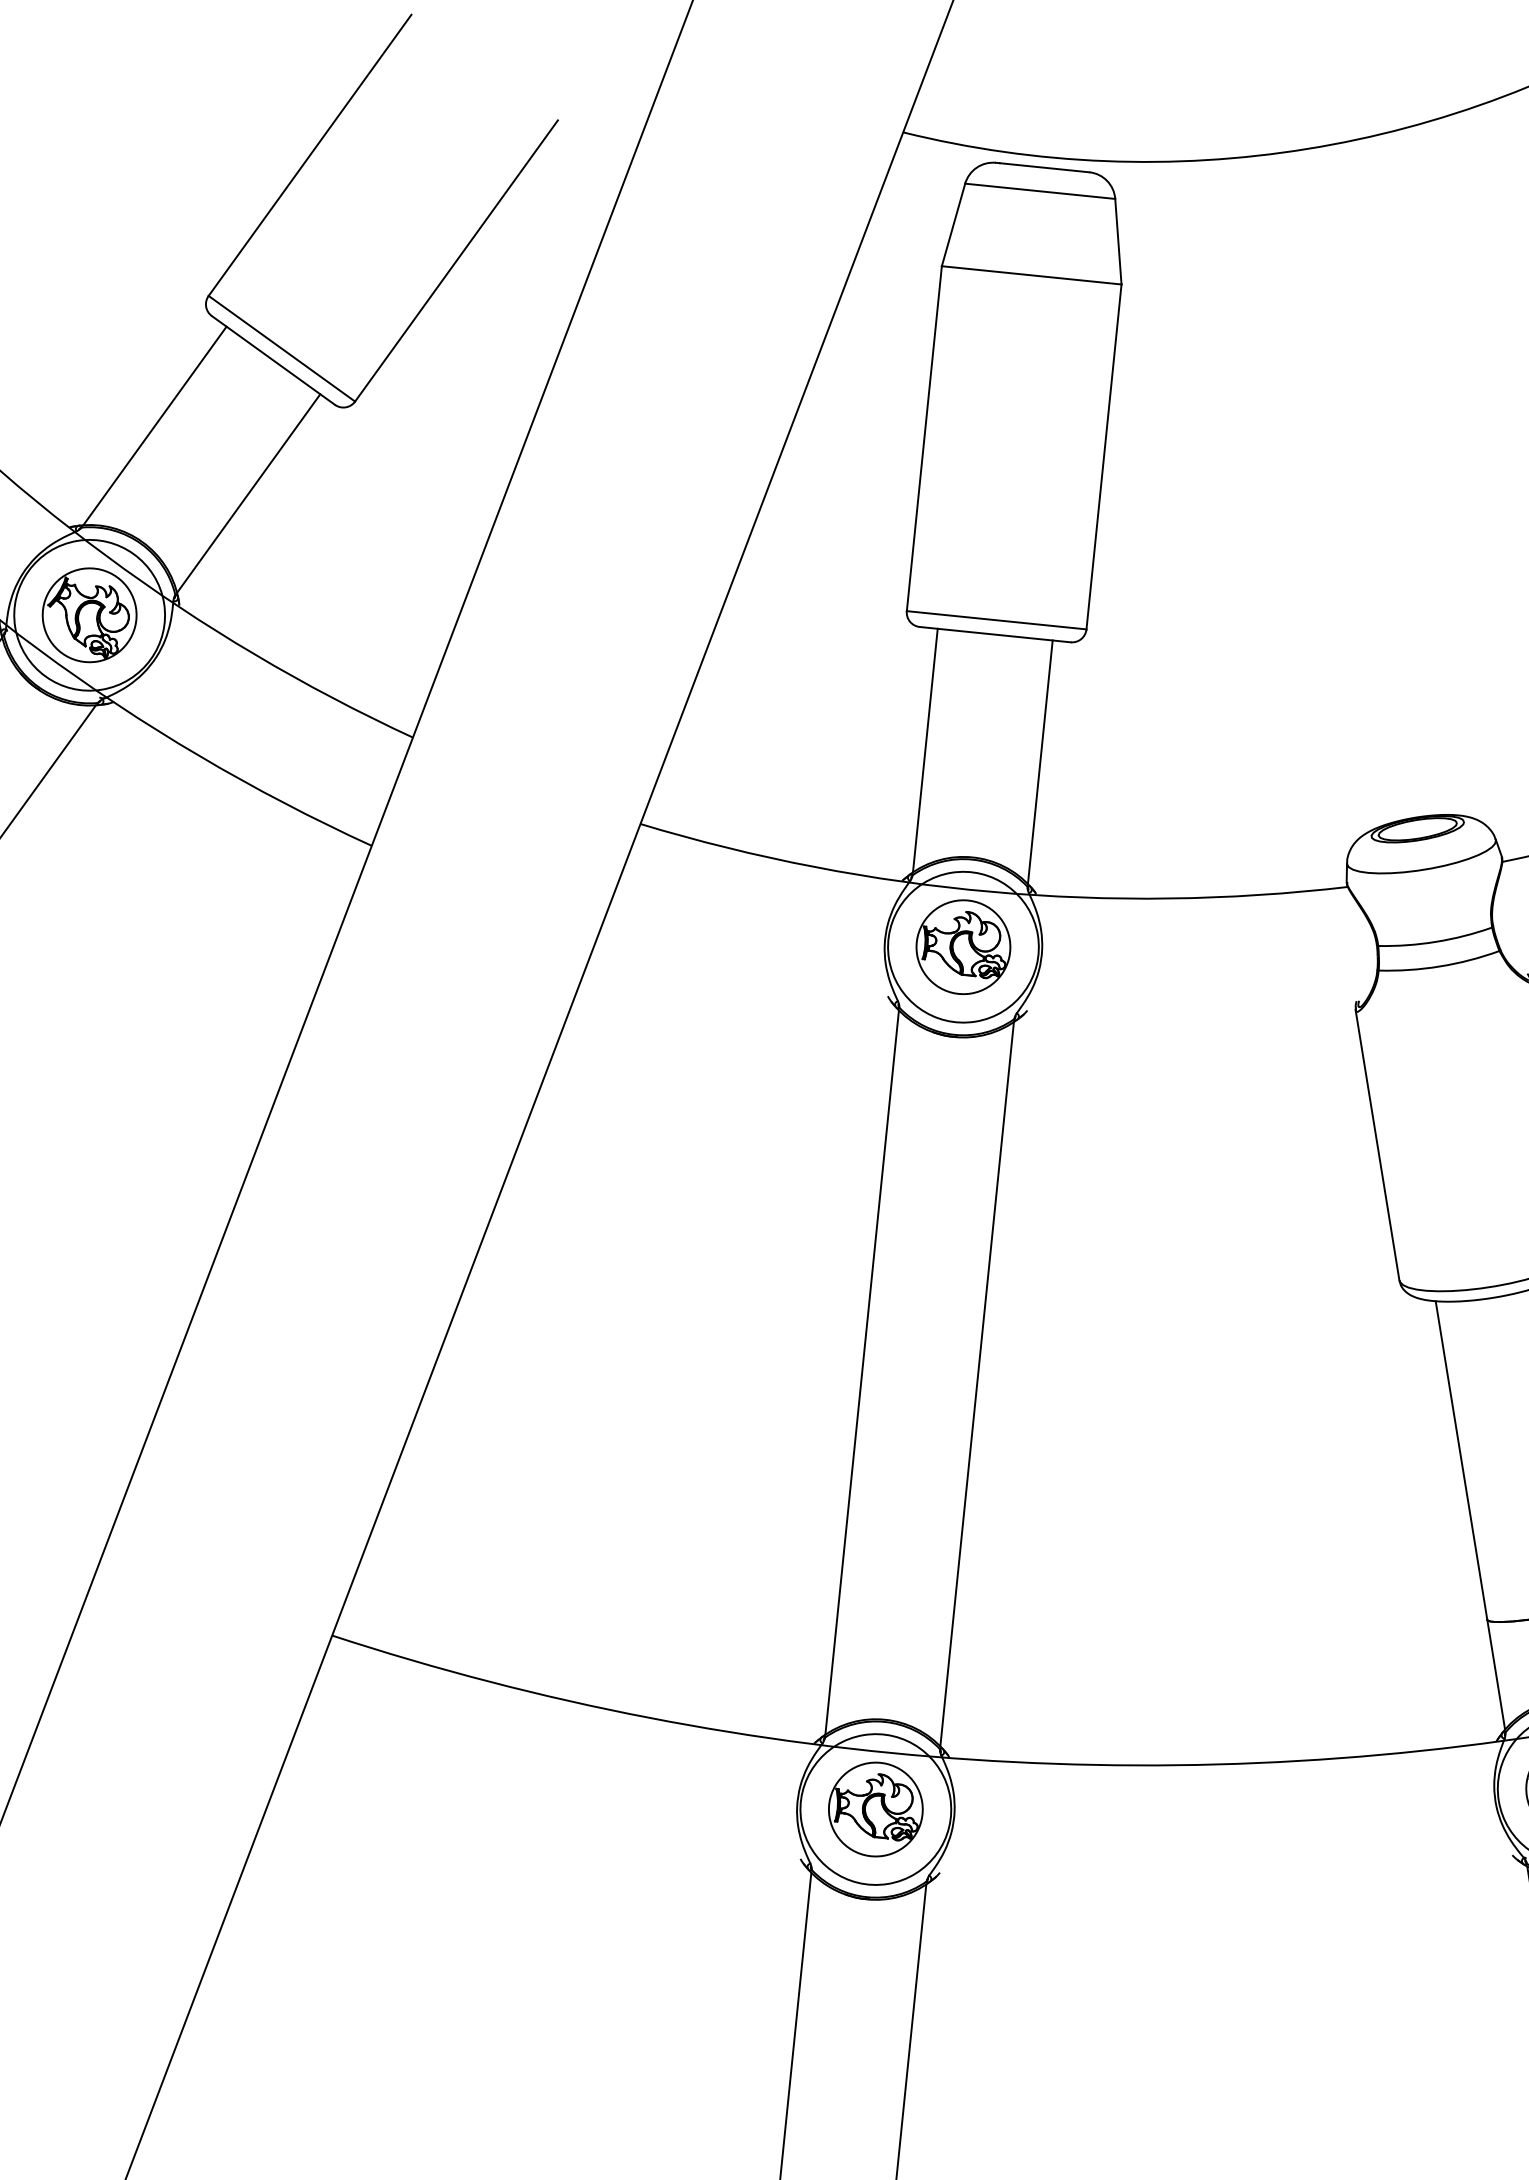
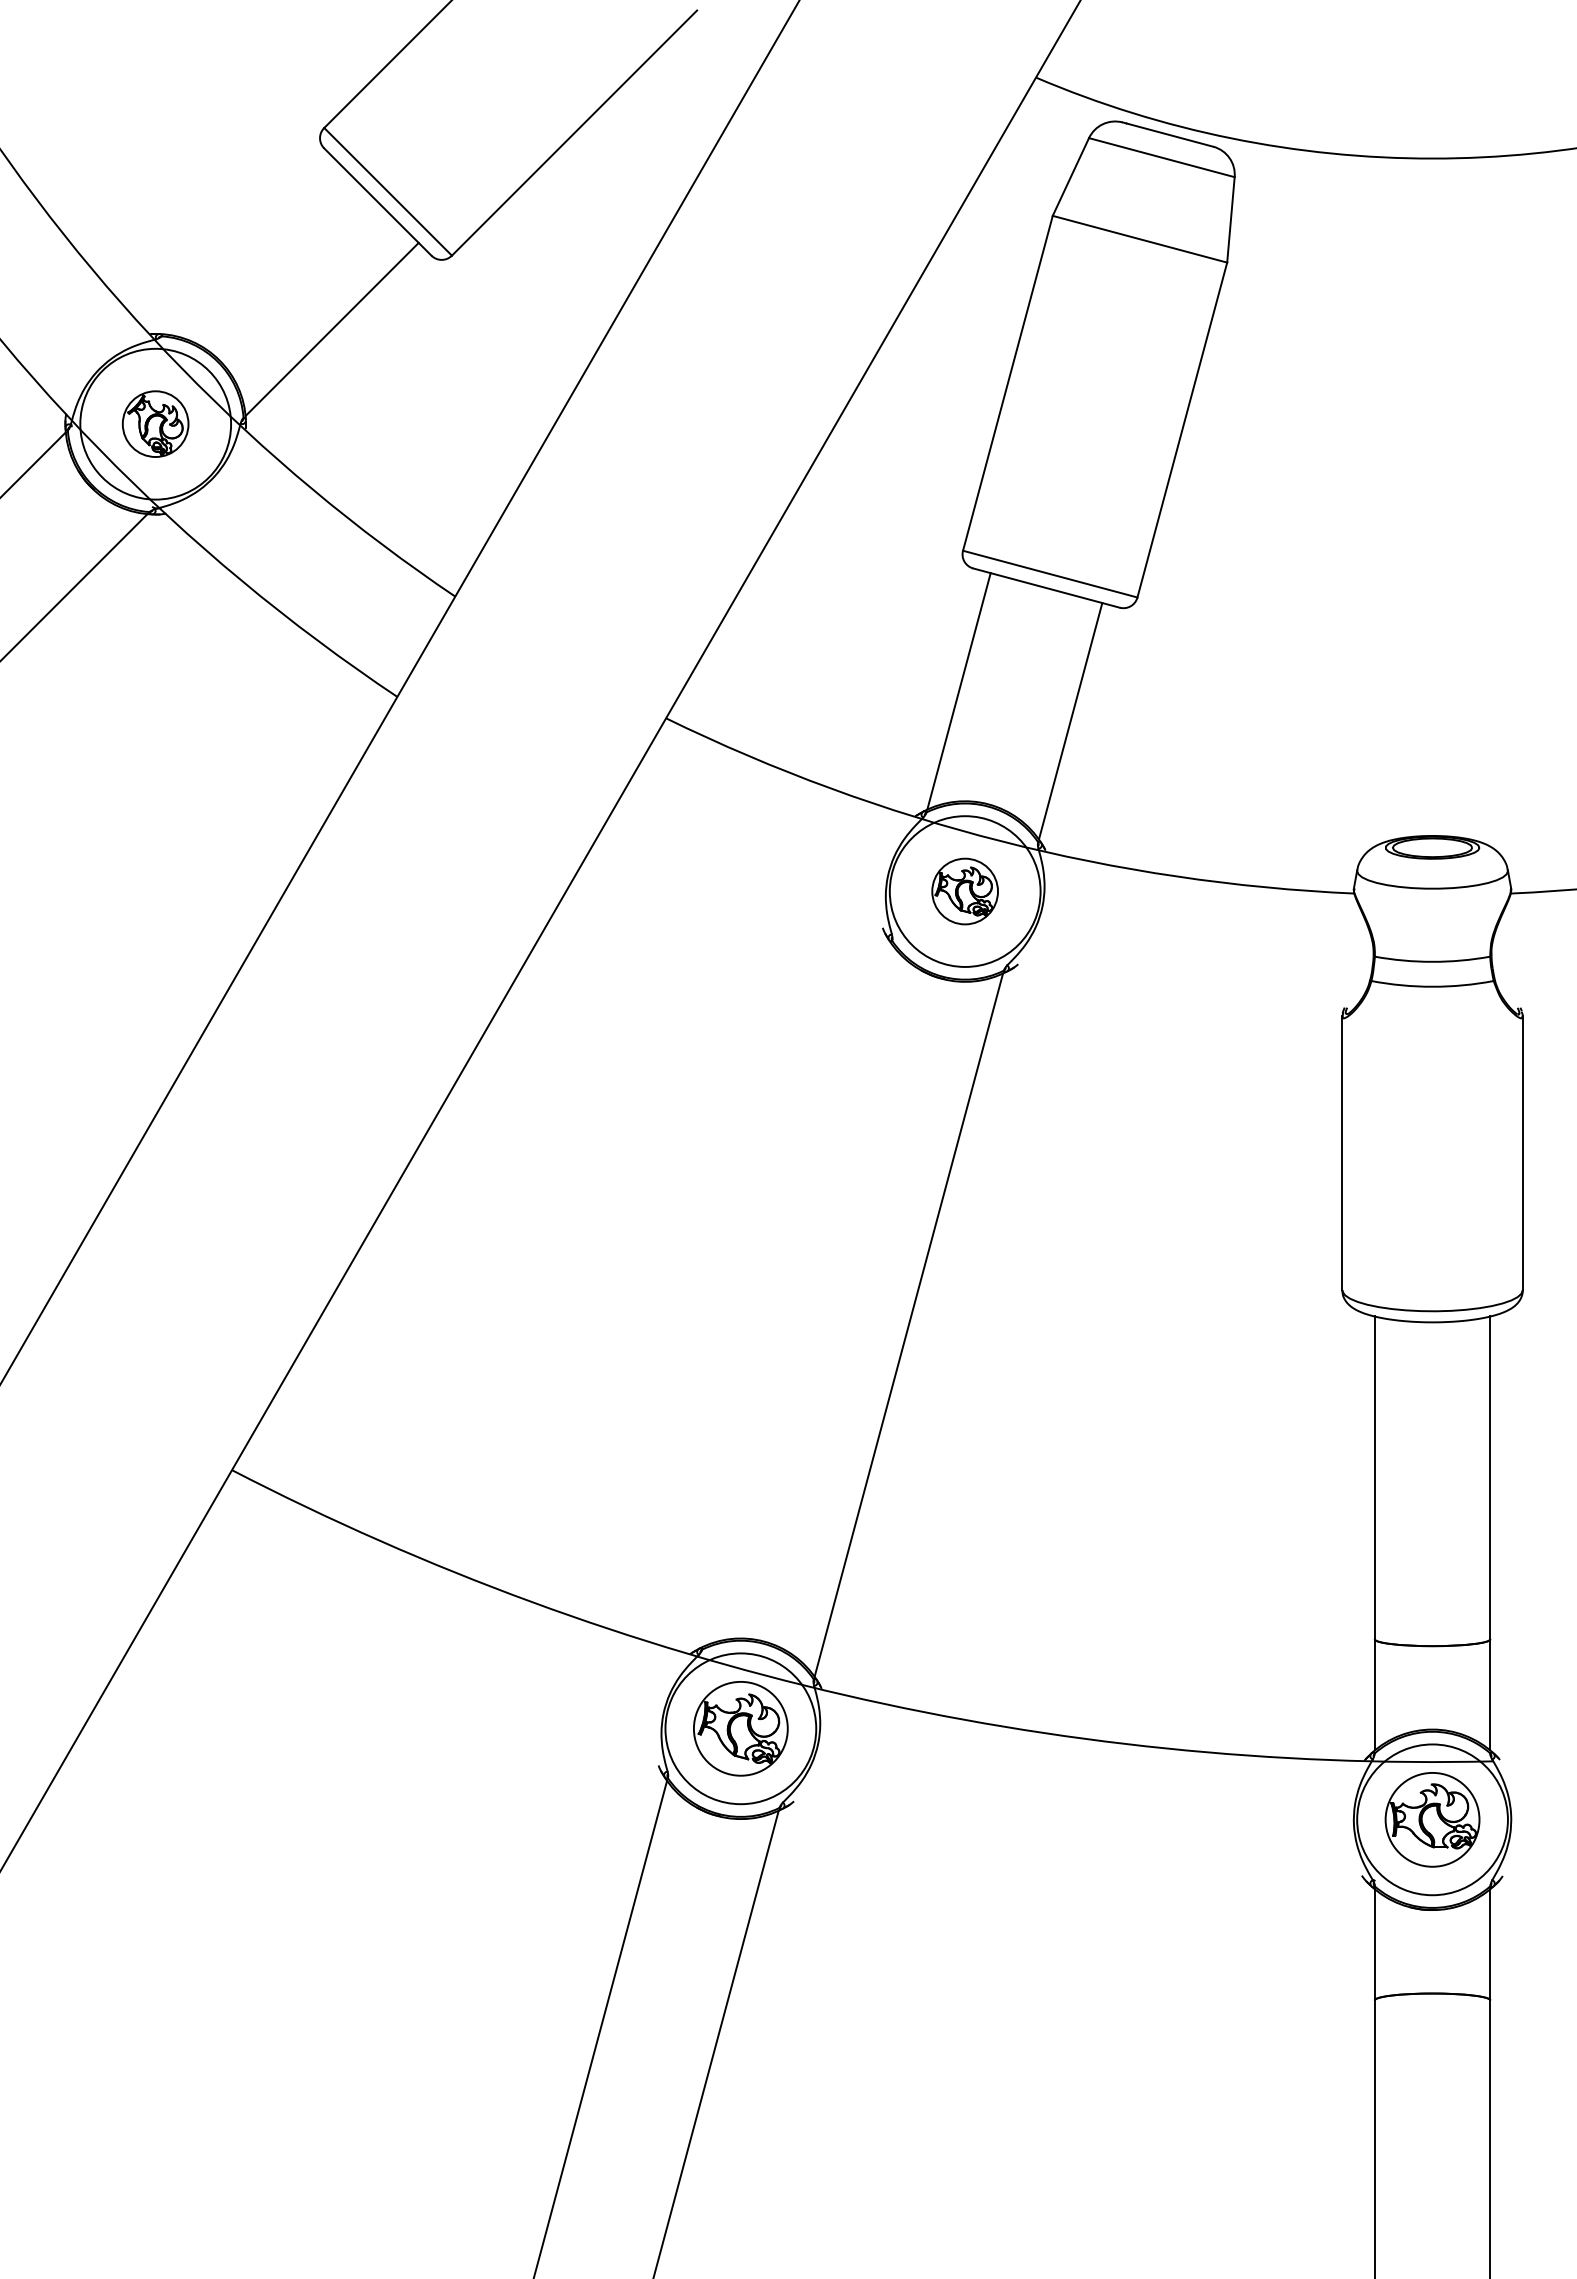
line: (154, 425) -> (250, 247), removed
part: (89, 614) -> (155, 423), size x0.7
part: (962, 947) -> (964, 891), size x0.7
line: (862, 1371) -> (797, 1294), removed

